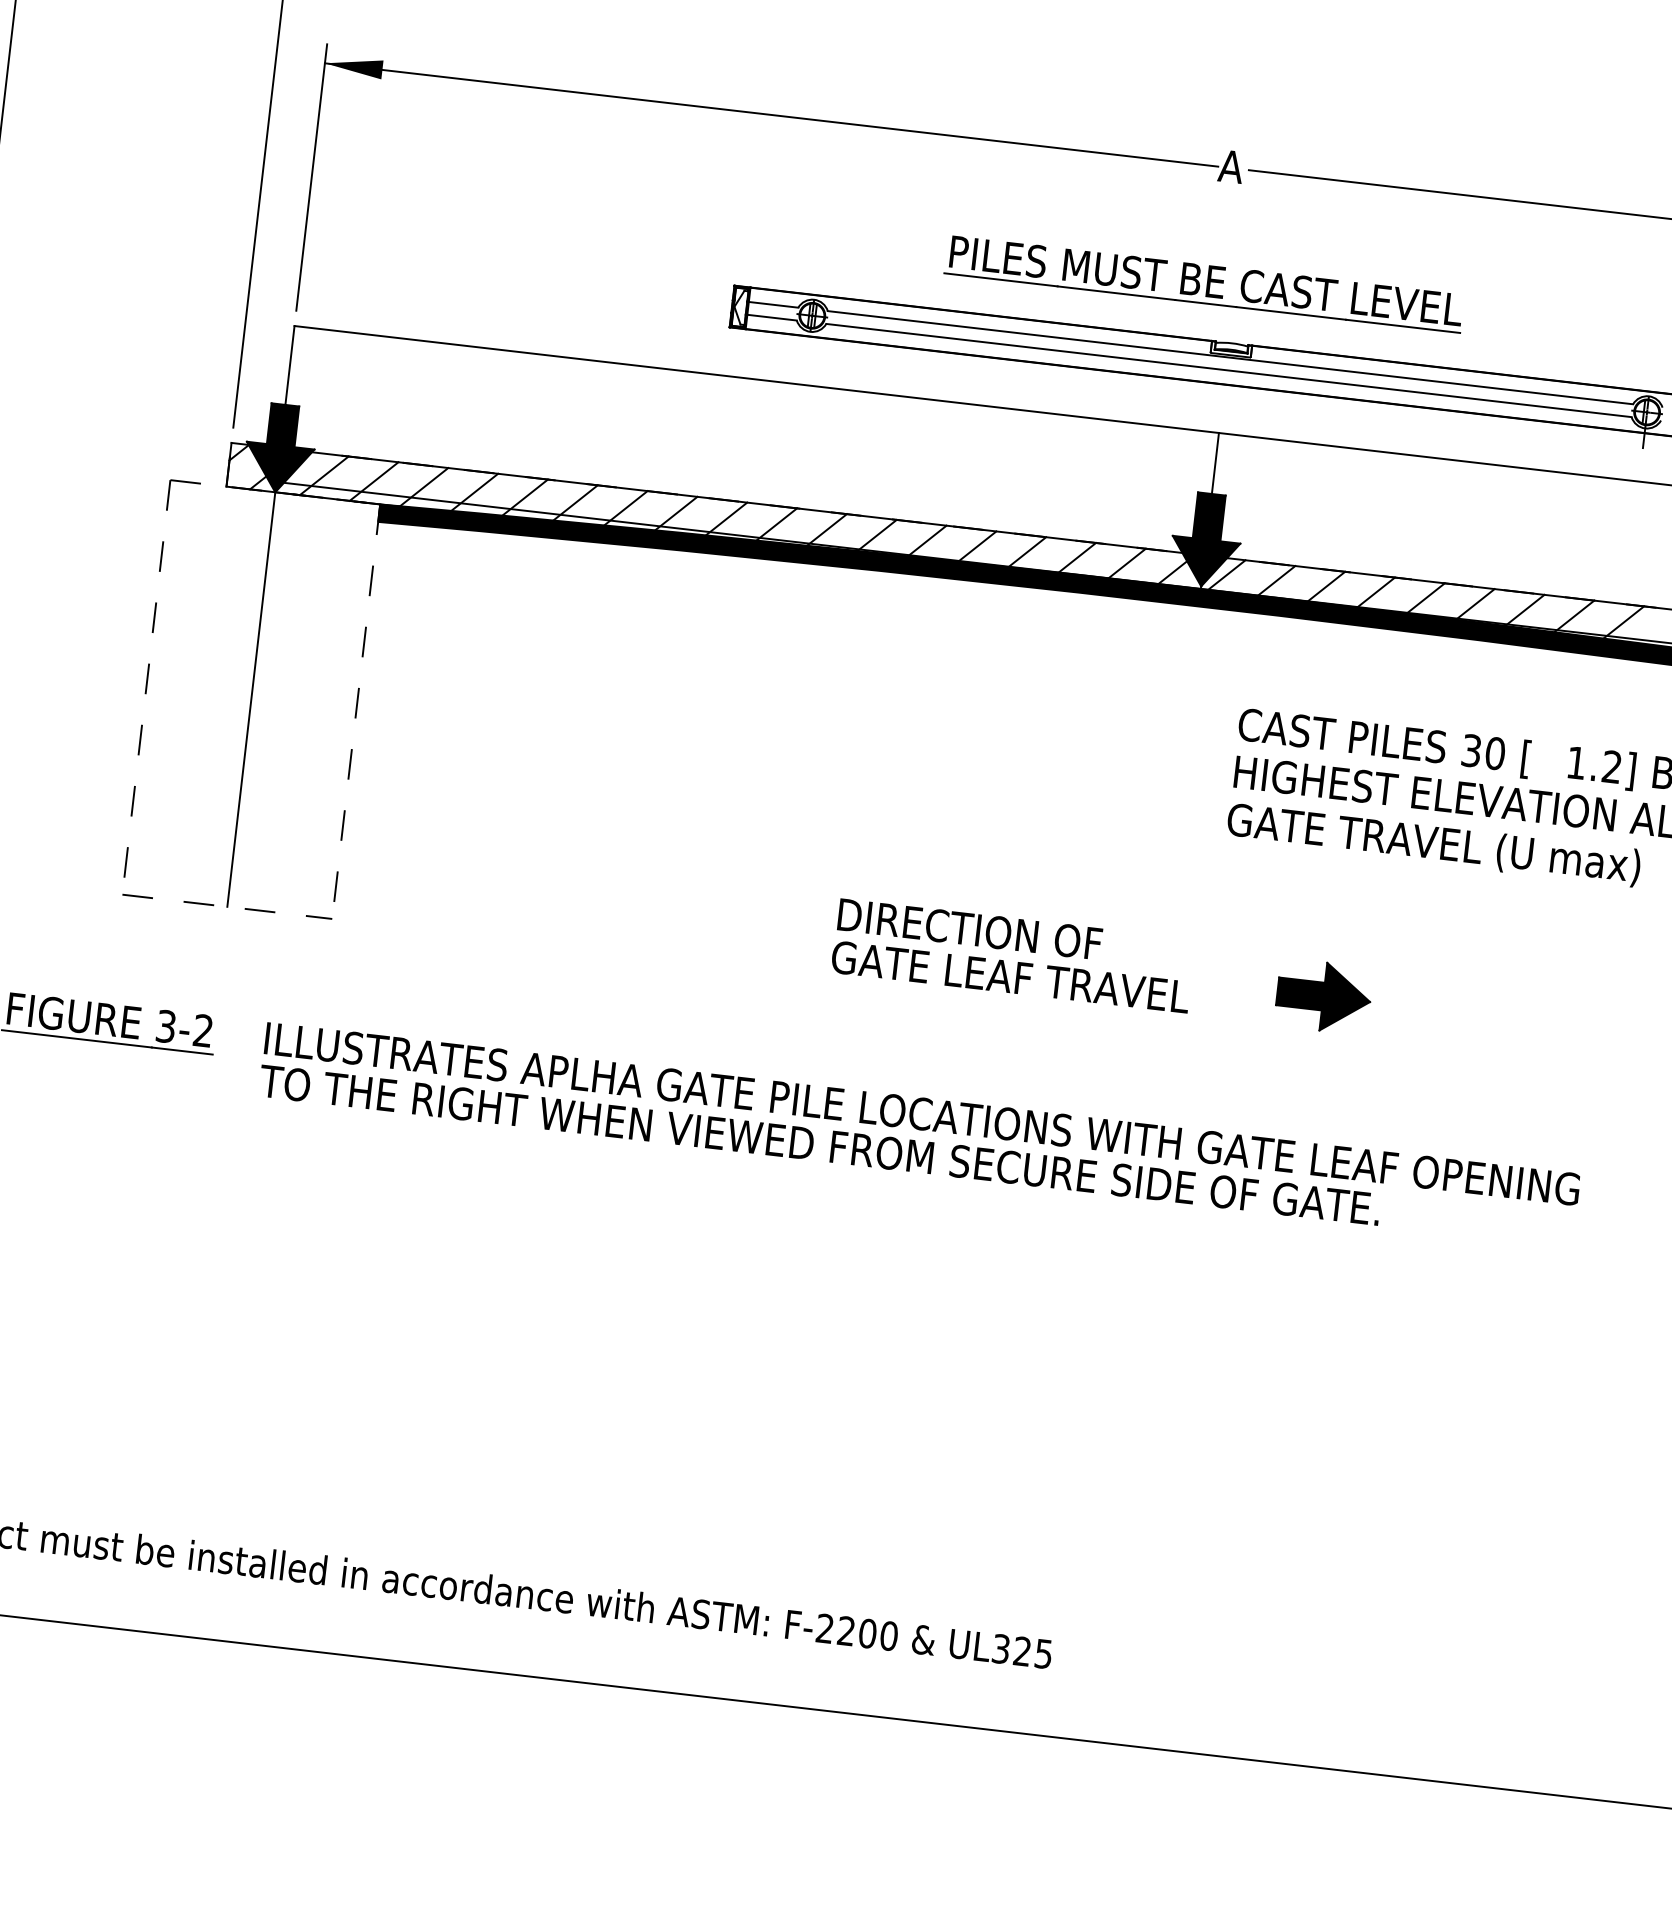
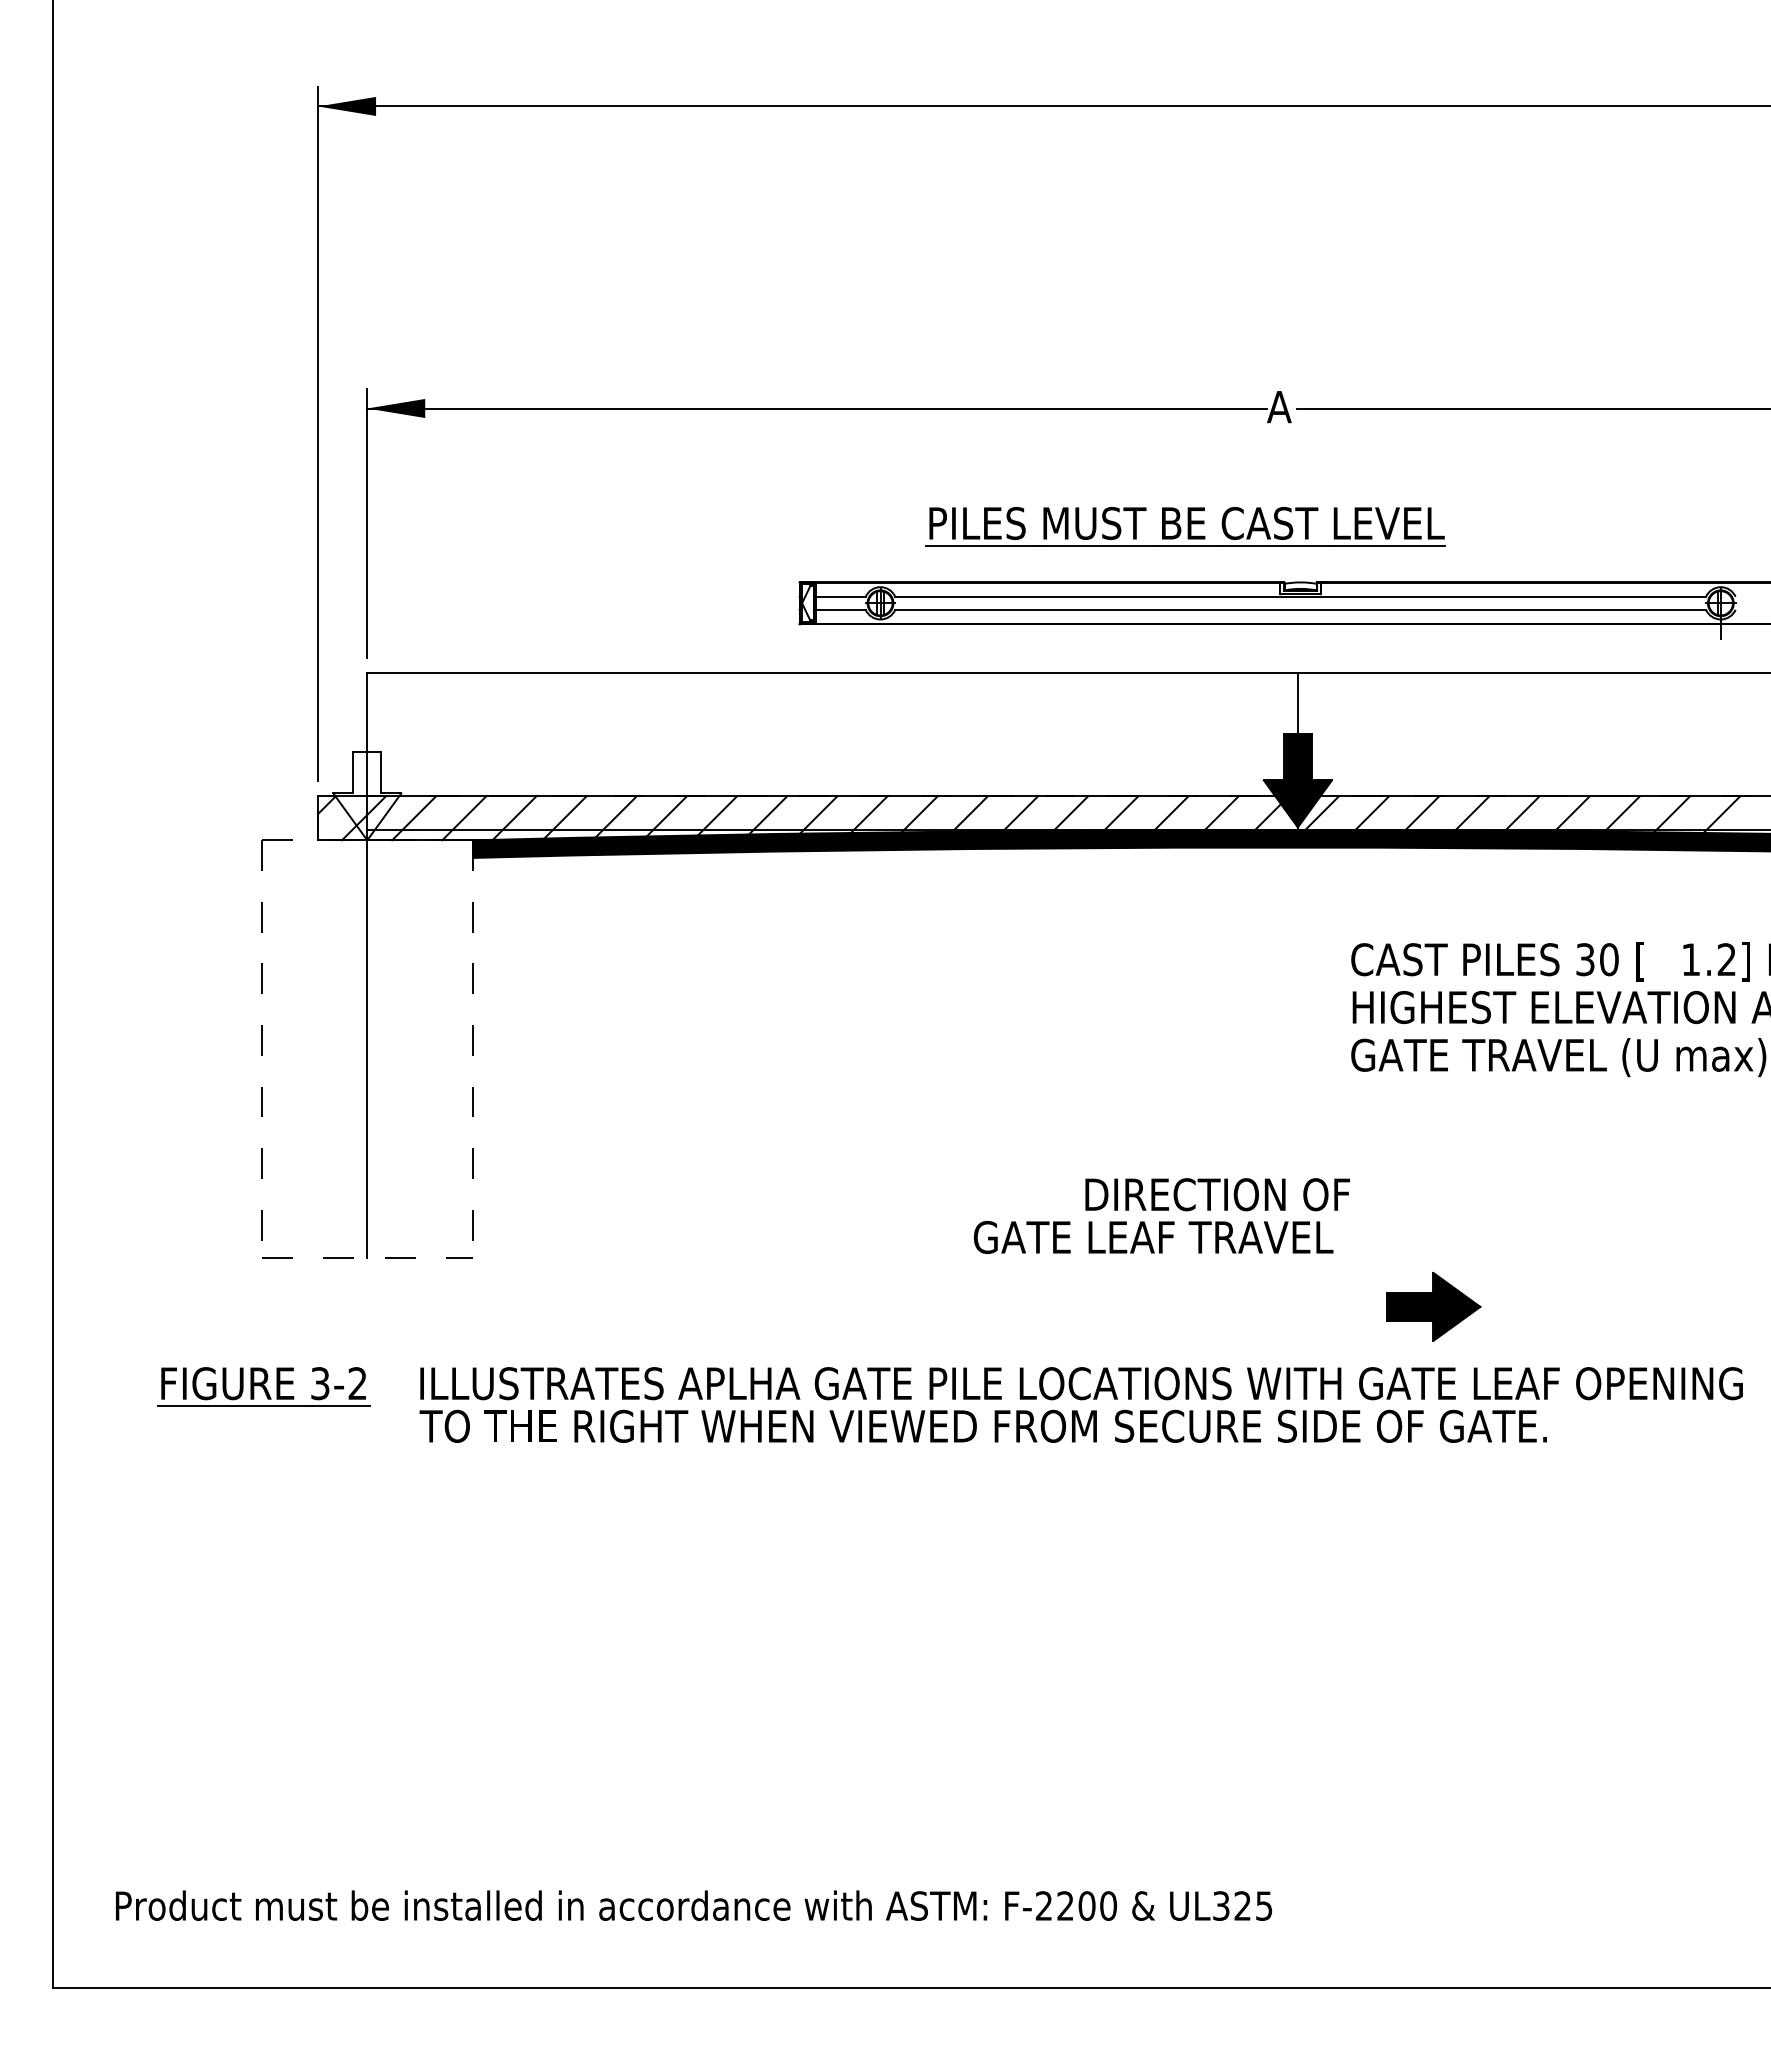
part: (1204, 283) -> (1185, 526), moved
fill: (280, 448) -> (367, 796), removed
text: (969, 929) -> (1217, 1194), moved
part: (1323, 996) -> (1433, 1306), moved

